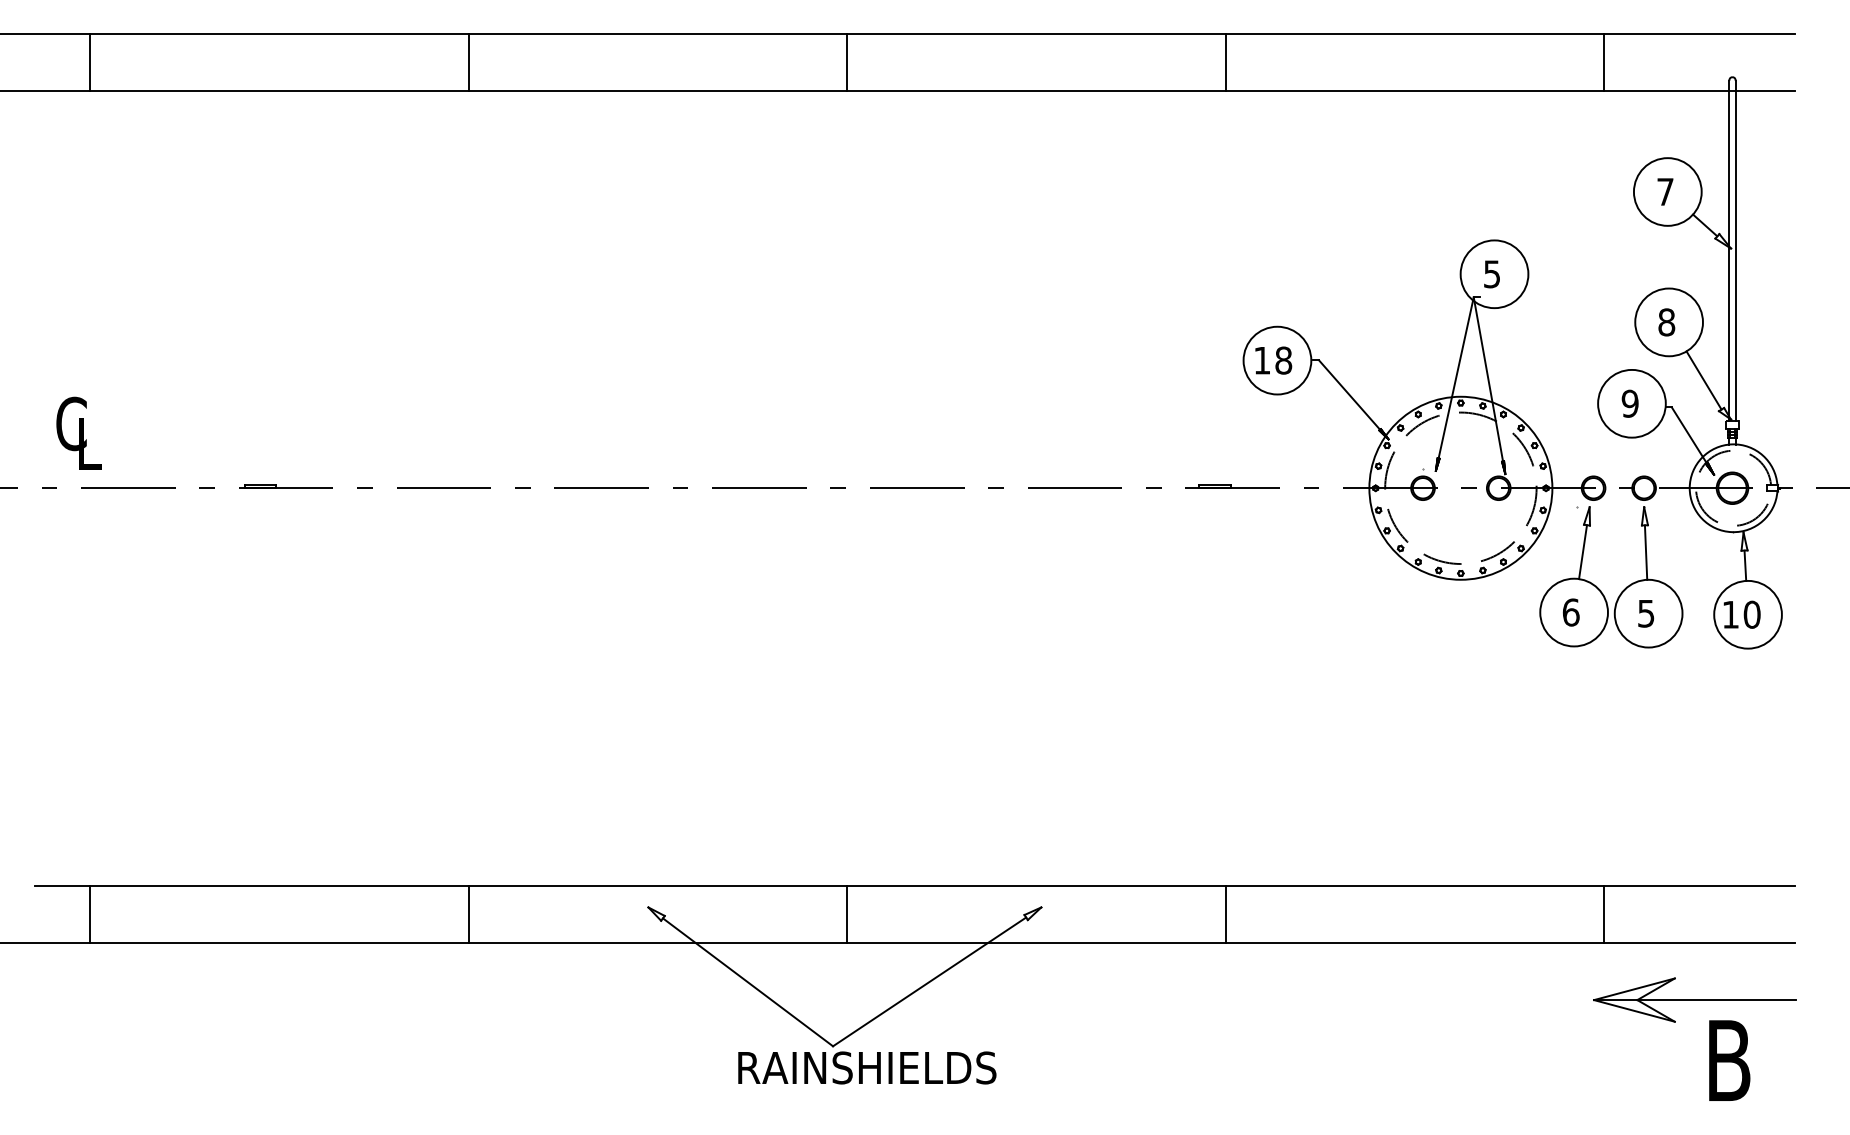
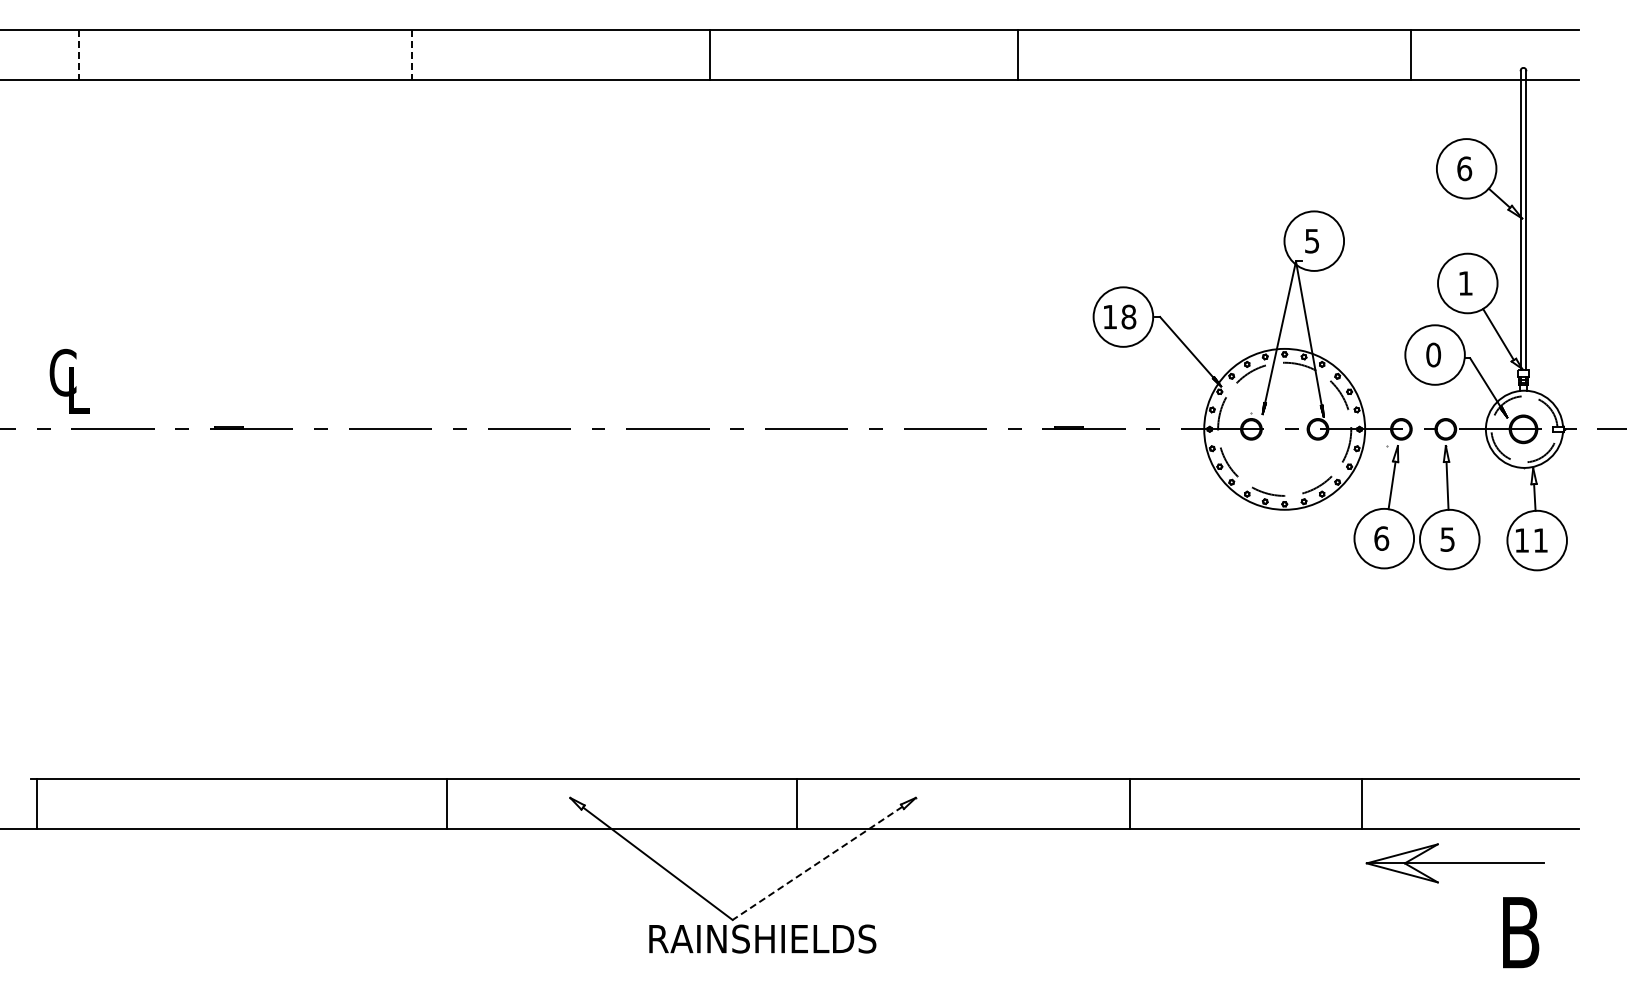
line: (90, 61) -> (79, 54), solid -> dashed
line: (468, 61) -> (412, 54), solid -> dashed
line: (847, 61) -> (710, 54), moved
line: (1226, 61) -> (1018, 54), moved
text: (1665, 191) -> (1464, 168), 7 -> 6
text: (1666, 322) -> (1465, 283), 8 -> 1
text: (1630, 404) -> (1433, 355), 9 -> 0
text: (1751, 614) -> (1540, 540), 10 -> 11
line: (90, 913) -> (37, 803), moved
line: (468, 913) -> (447, 803), moved
line: (847, 913) -> (797, 803), moved
line: (1226, 913) -> (1130, 803), moved
line: (1603, 913) -> (1361, 803), moved
line: (929, 982) -> (817, 863), solid -> dashed
part: (1693, 1000) -> (1454, 863), moved

